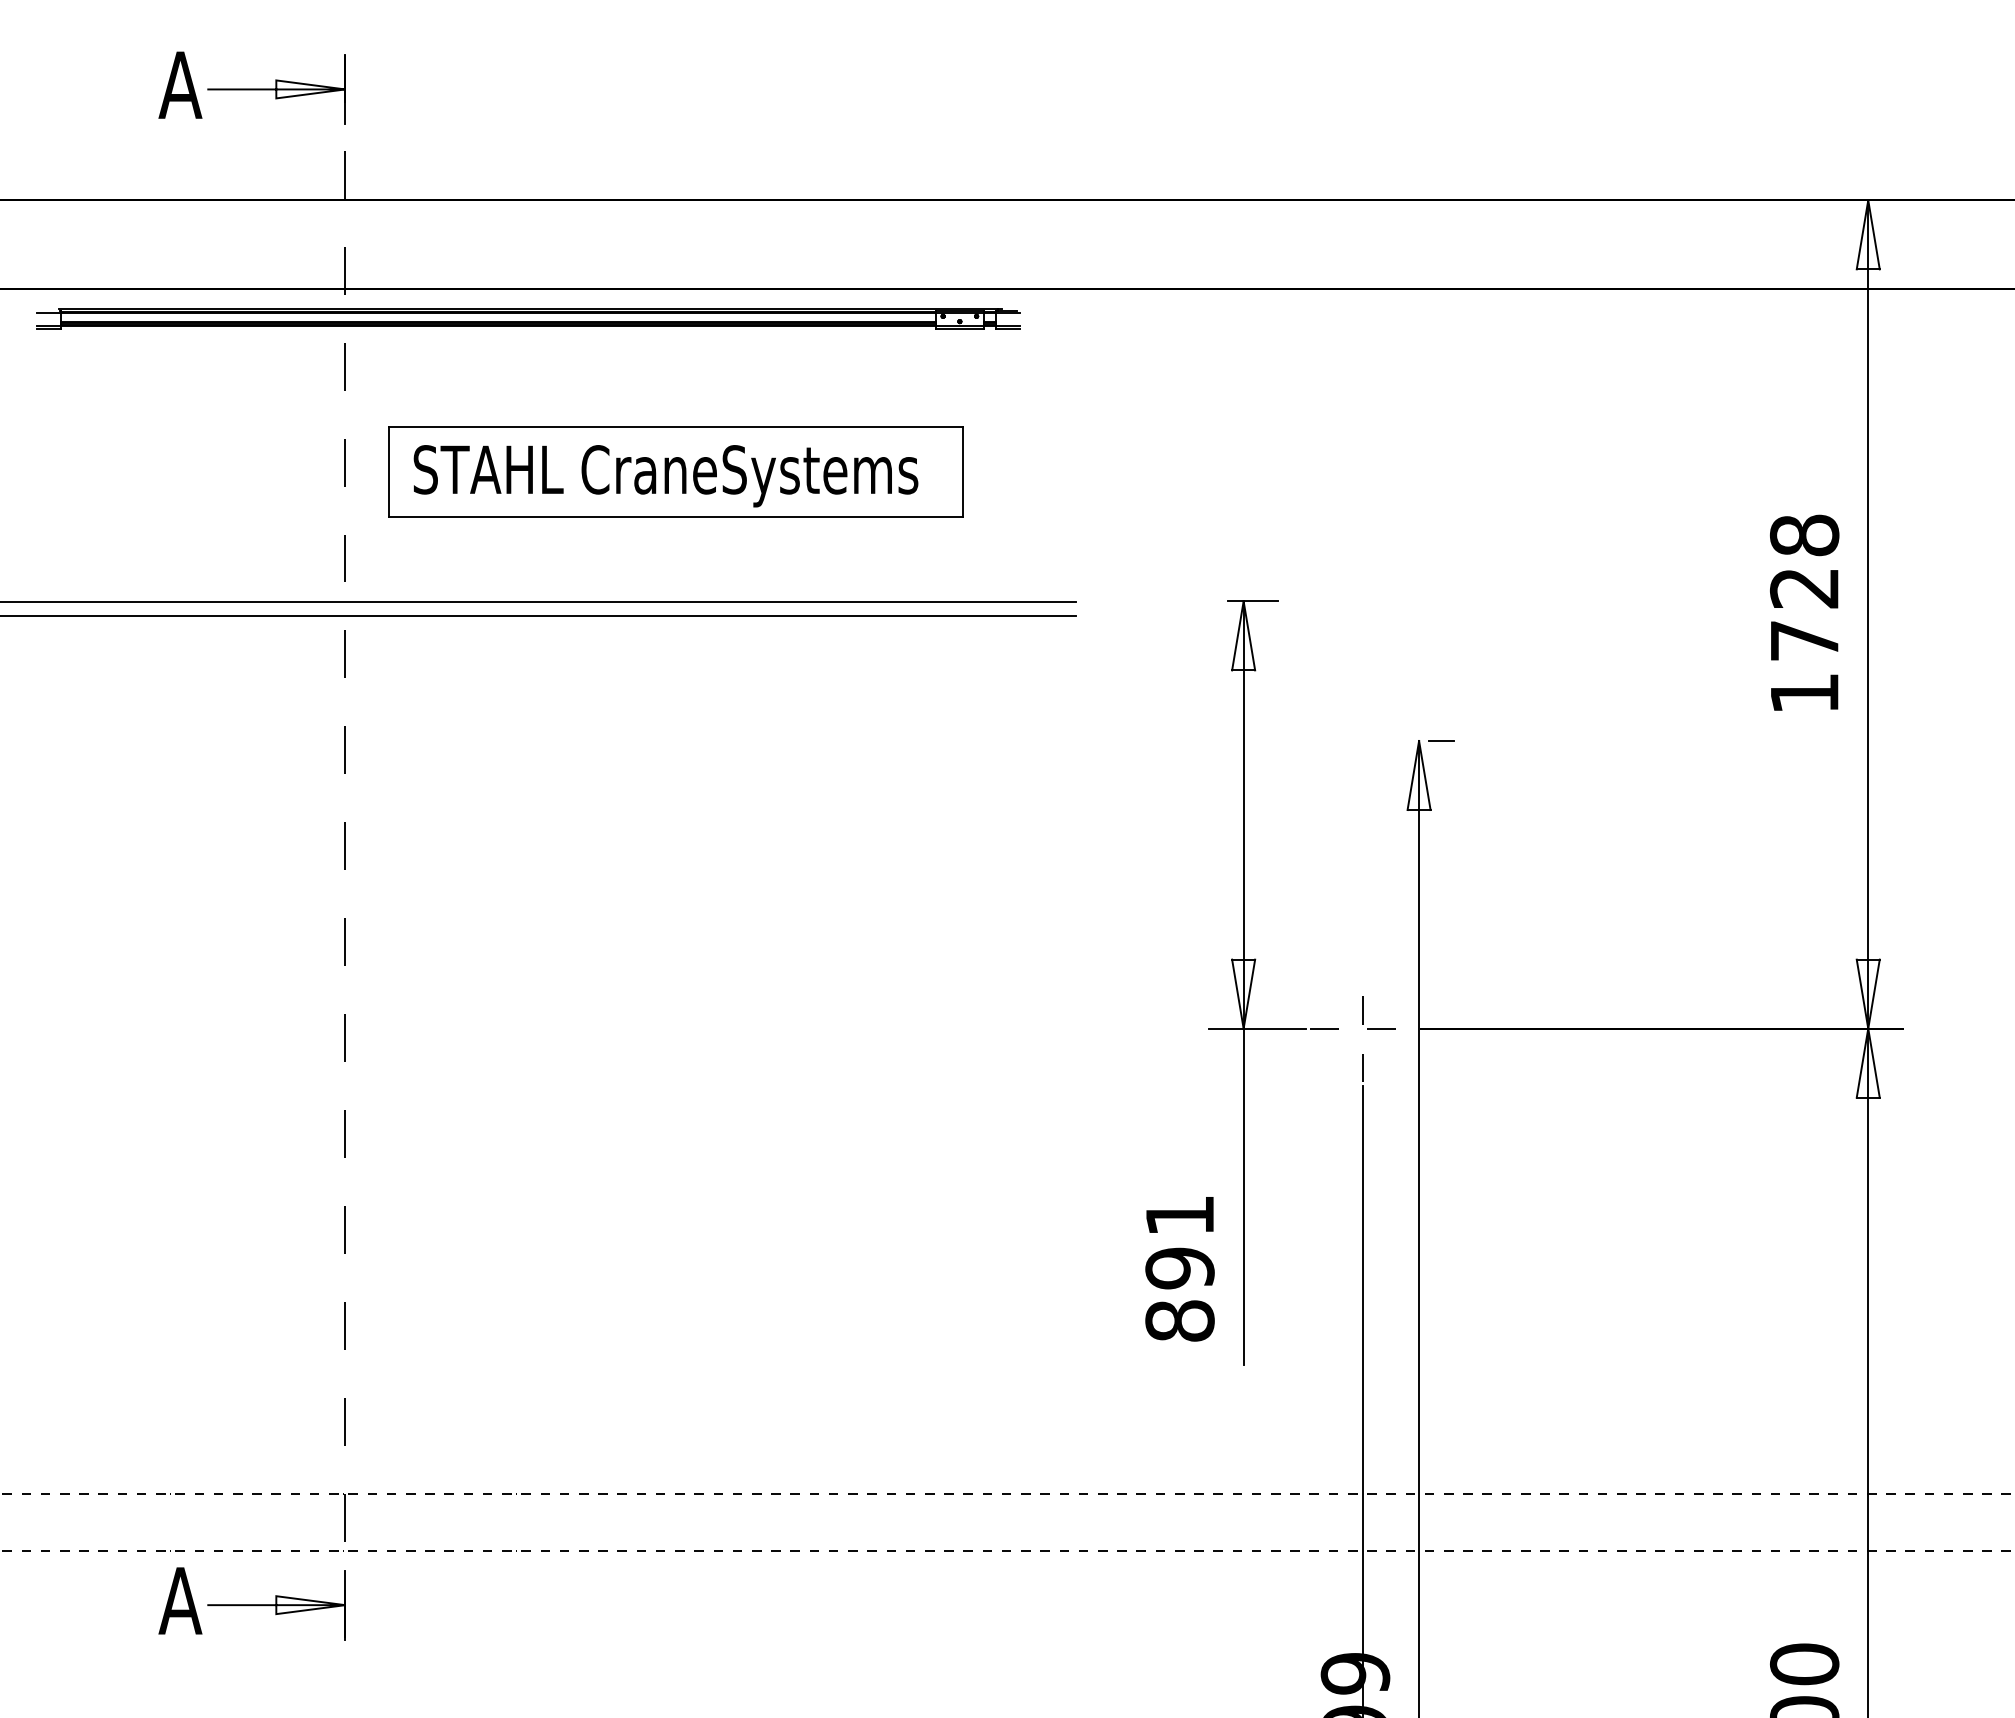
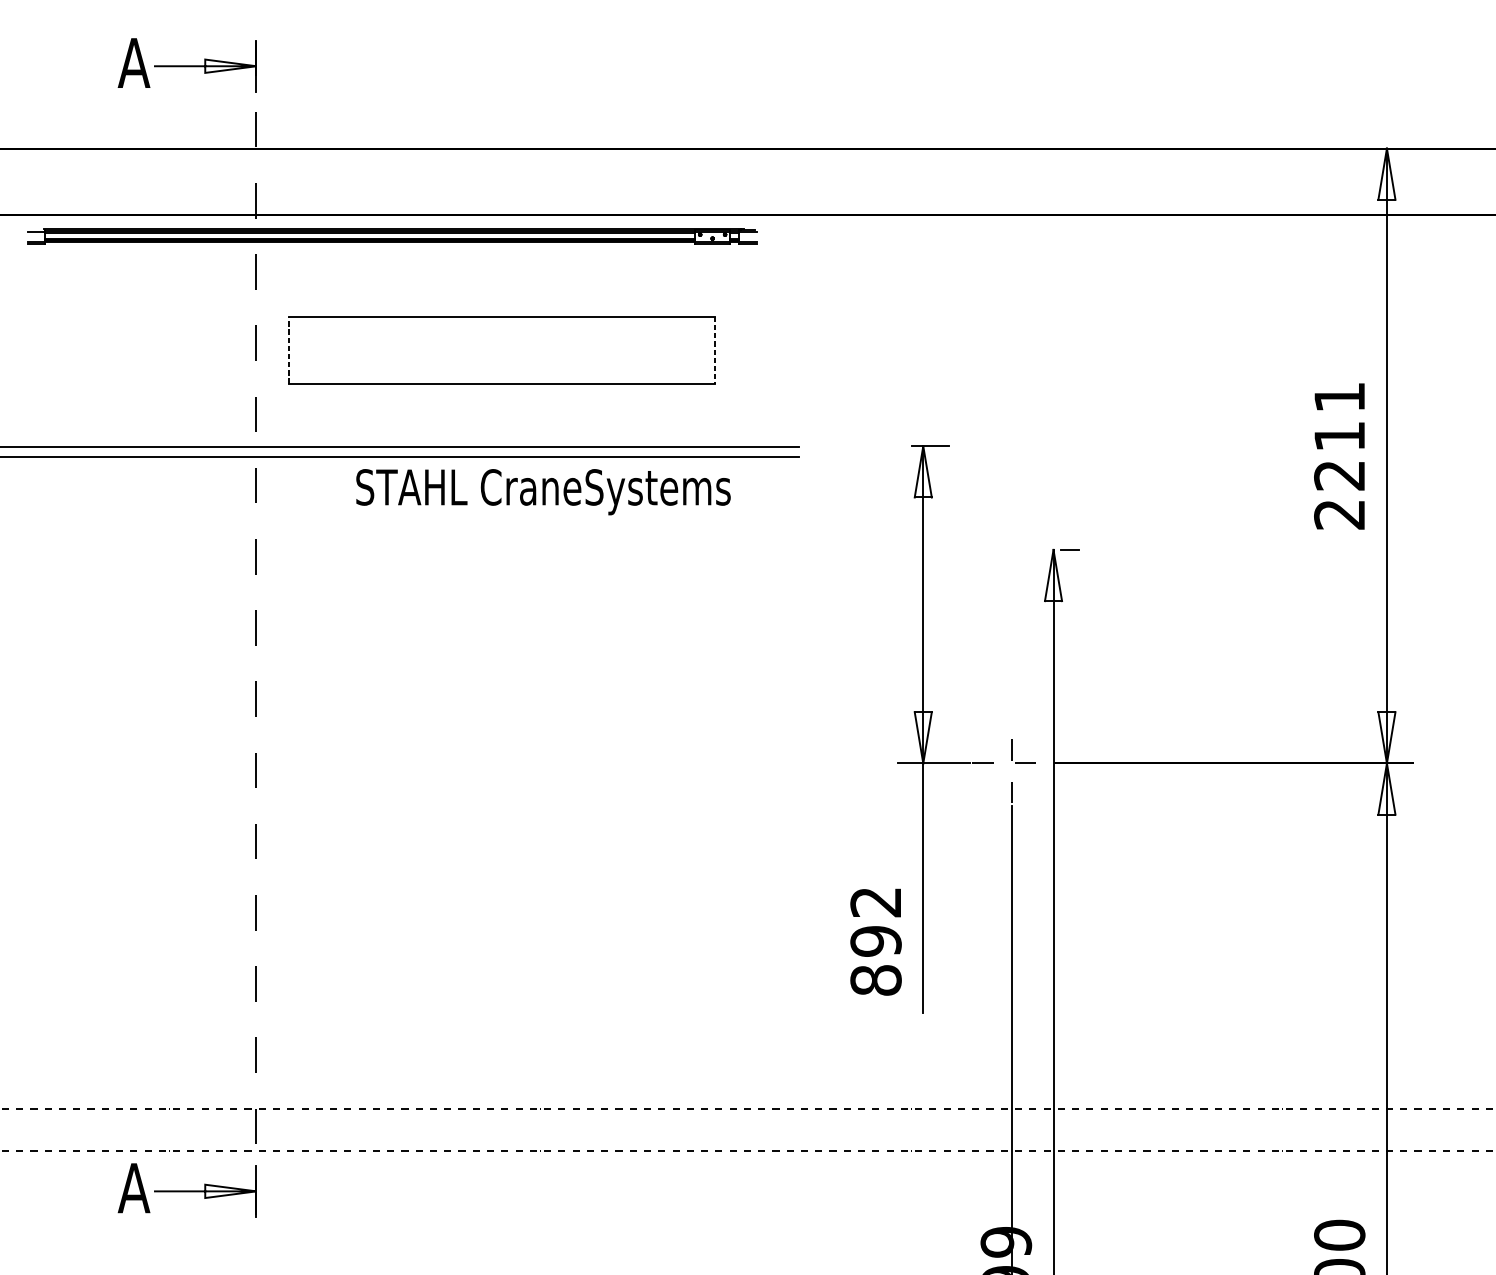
line: (389, 472) -> (289, 350), solid -> dashed
line: (963, 472) -> (715, 350), solid -> dashed
text: (665, 476) -> (543, 492), moved
text: (1804, 613) -> (1339, 455), 1728 -> 2211
text: (1179, 1216) -> (875, 902), 891 -> 892

